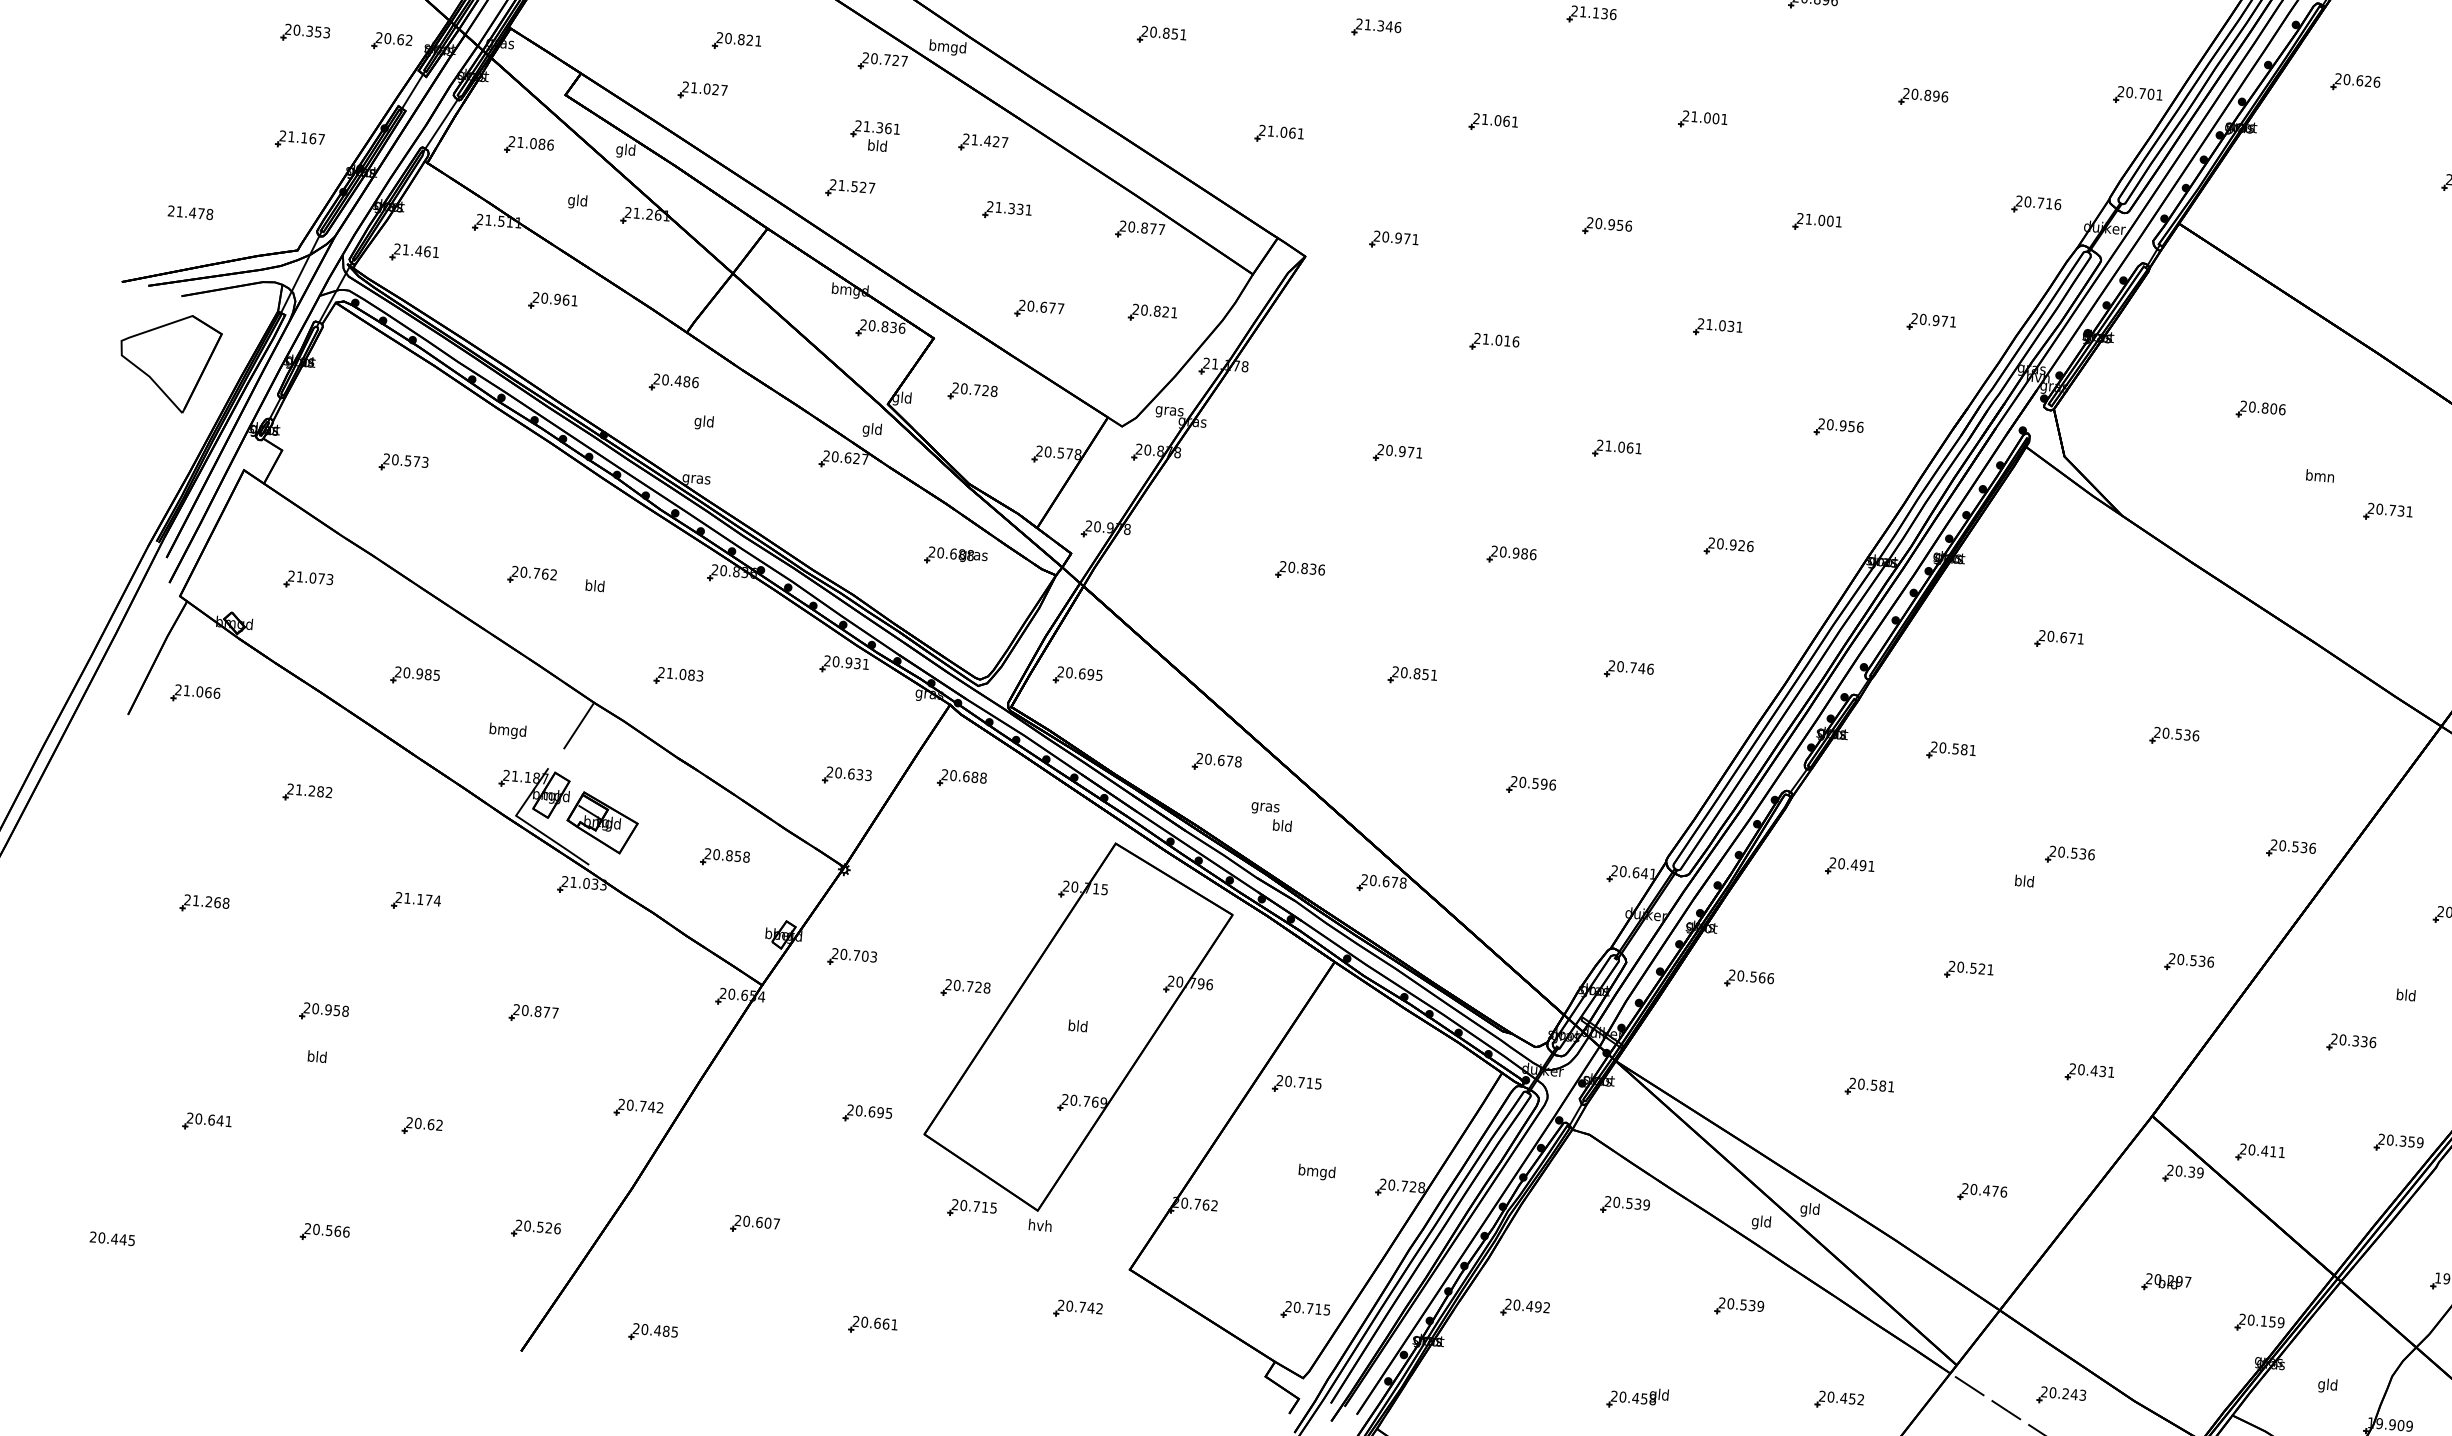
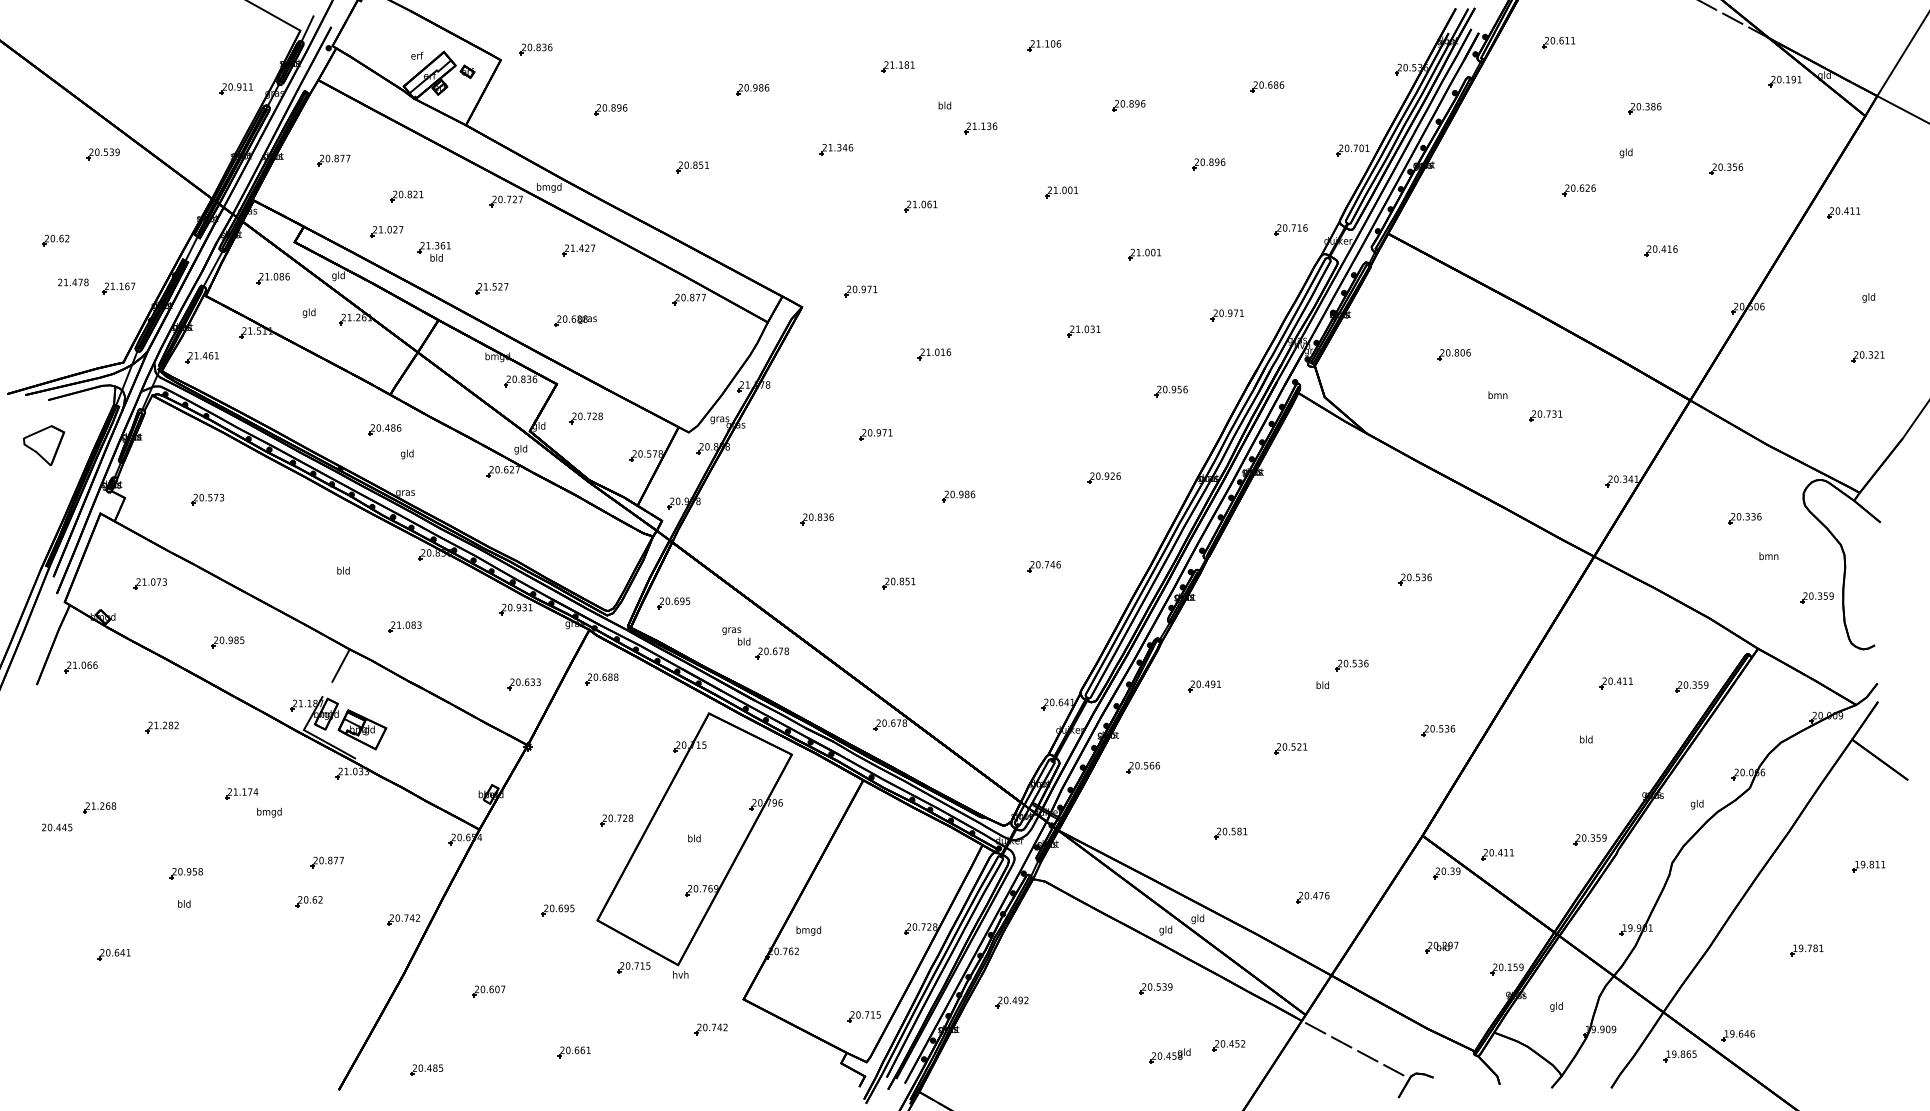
part: (304, 34) -> (115, 216), removed
part: (391, 41) -> (55, 240), moved
part: (2355, 82) -> (1498, 128), removed
part: (1278, 134) -> (776, 226), removed
part: (873, 135) -> (433, 251), moved
part: (1006, 211) -> (598, 294), removed
text: (190, 212) -> (73, 282), moved
part: (1607, 226) -> (1003, 269), removed
part: (553, 301) -> (298, 381), removed
part: (1038, 309) -> (625, 358), removed
part: (1152, 313) -> (702, 354), removed
part: (168, 362) -> (43, 445), size x0.6
part: (1616, 448) -> (1022, 418), removed
part: (955, 556) -> (575, 320), moved
part: (532, 575) -> (300, 567), removed
part: (2058, 639) -> (1331, 520), removed
text: (508, 730) -> (269, 812), moved
part: (1950, 751) -> (1265, 602), removed
part: (1530, 786) -> (984, 650), removed
text: (1271, 817) -> (736, 636), moved
part: (2289, 849) -> (1499, 648), removed
part: (724, 858) -> (446, 746), removed
part: (850, 957) -> (537, 805), removed
part: (2350, 1043) -> (1551, 775), removed
part: (2089, 1072) -> (1377, 810), removed
part: (1295, 1085) -> (844, 865), removed
part: (421, 1126) -> (308, 901), moved
text: (1316, 1171) -> (808, 930), moved
part: (1624, 1206) -> (1072, 927), removed
part: (535, 1229) -> (341, 1007), removed
part: (324, 1233) -> (199, 1022), removed
text: (112, 1238) -> (57, 827), moved
part: (2060, 1395) -> (1377, 1029), removed
part: (1637, 1397) -> (1169, 1055), moved

